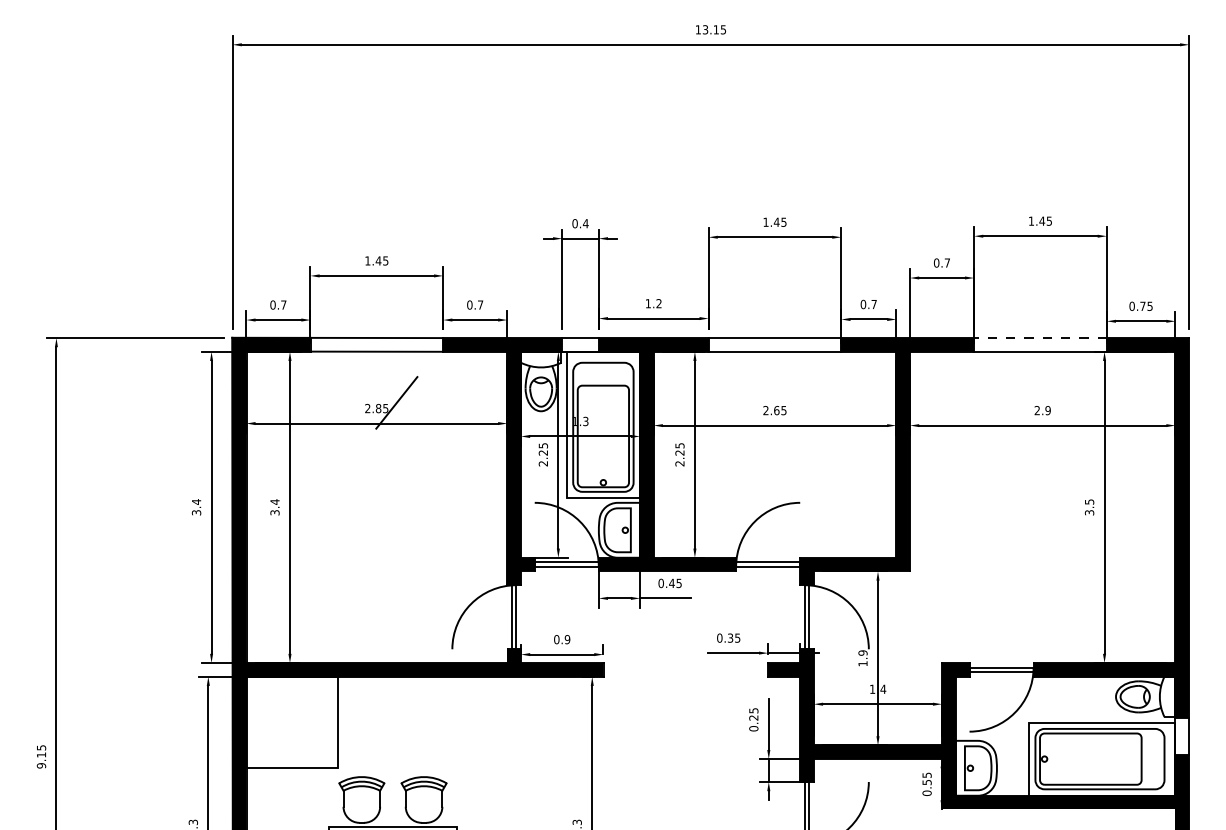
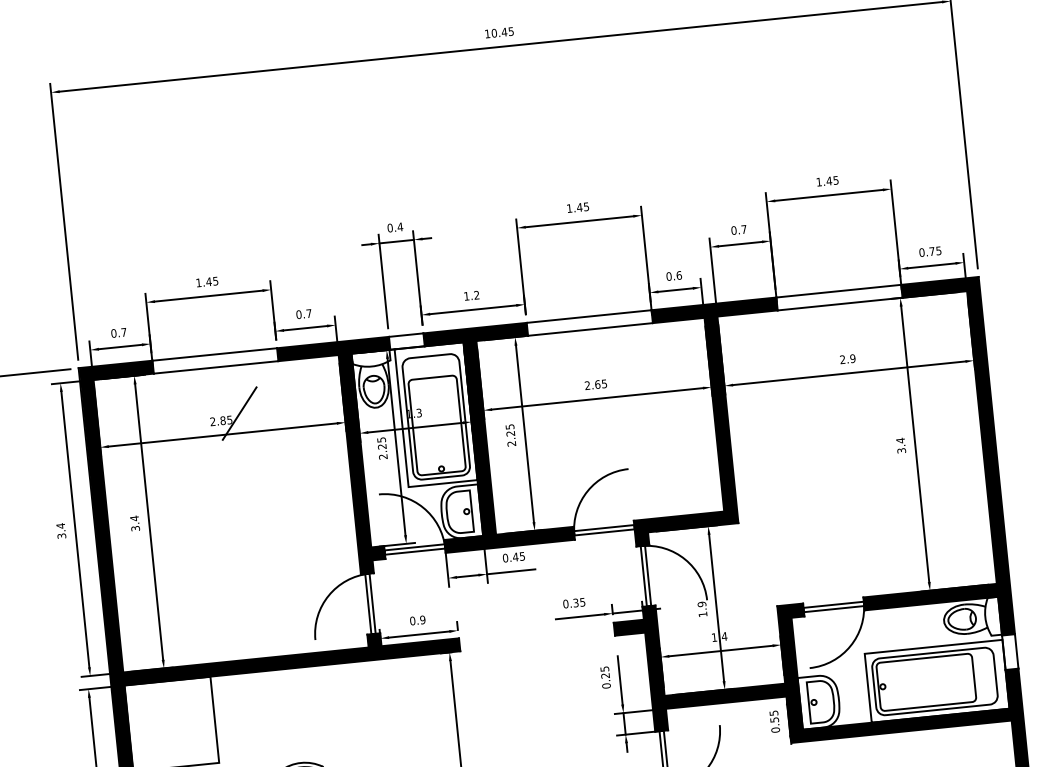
text: (710, 29) -> (498, 32), 13.15 -> 10.45
text: (873, 304) -> (678, 275), 0.7 -> 0.6
line: (1039, 338) -> (837, 291), dashed -> solid
text: (1089, 501) -> (900, 440), 3.5 -> 3.4

